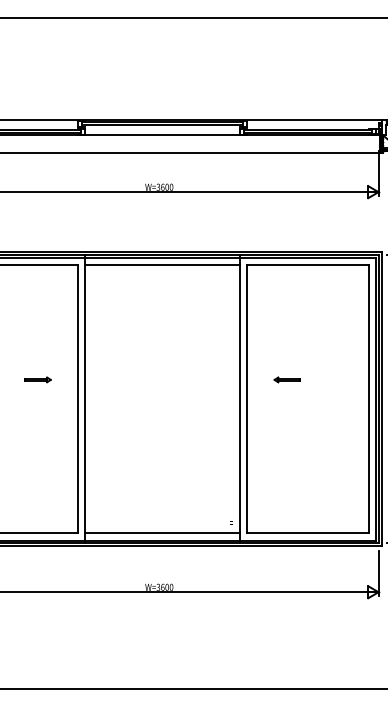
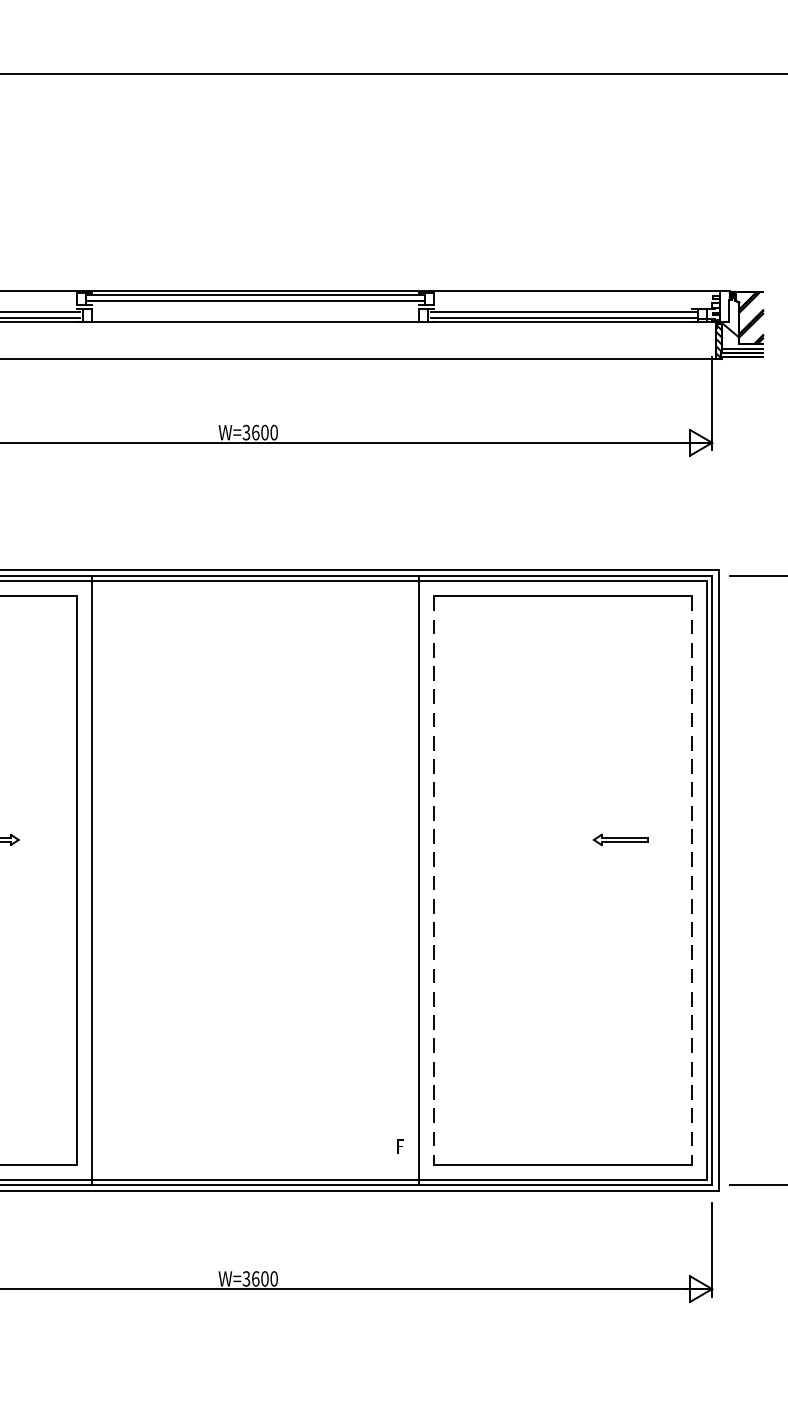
line: (162, 264) -> (255, 595), removed
part: (286, 379) -> (618, 839), moved
line: (247, 399) -> (434, 881), solid -> dashed
line: (369, 399) -> (692, 881), solid -> dashed
line: (162, 533) -> (255, 1164), removed

